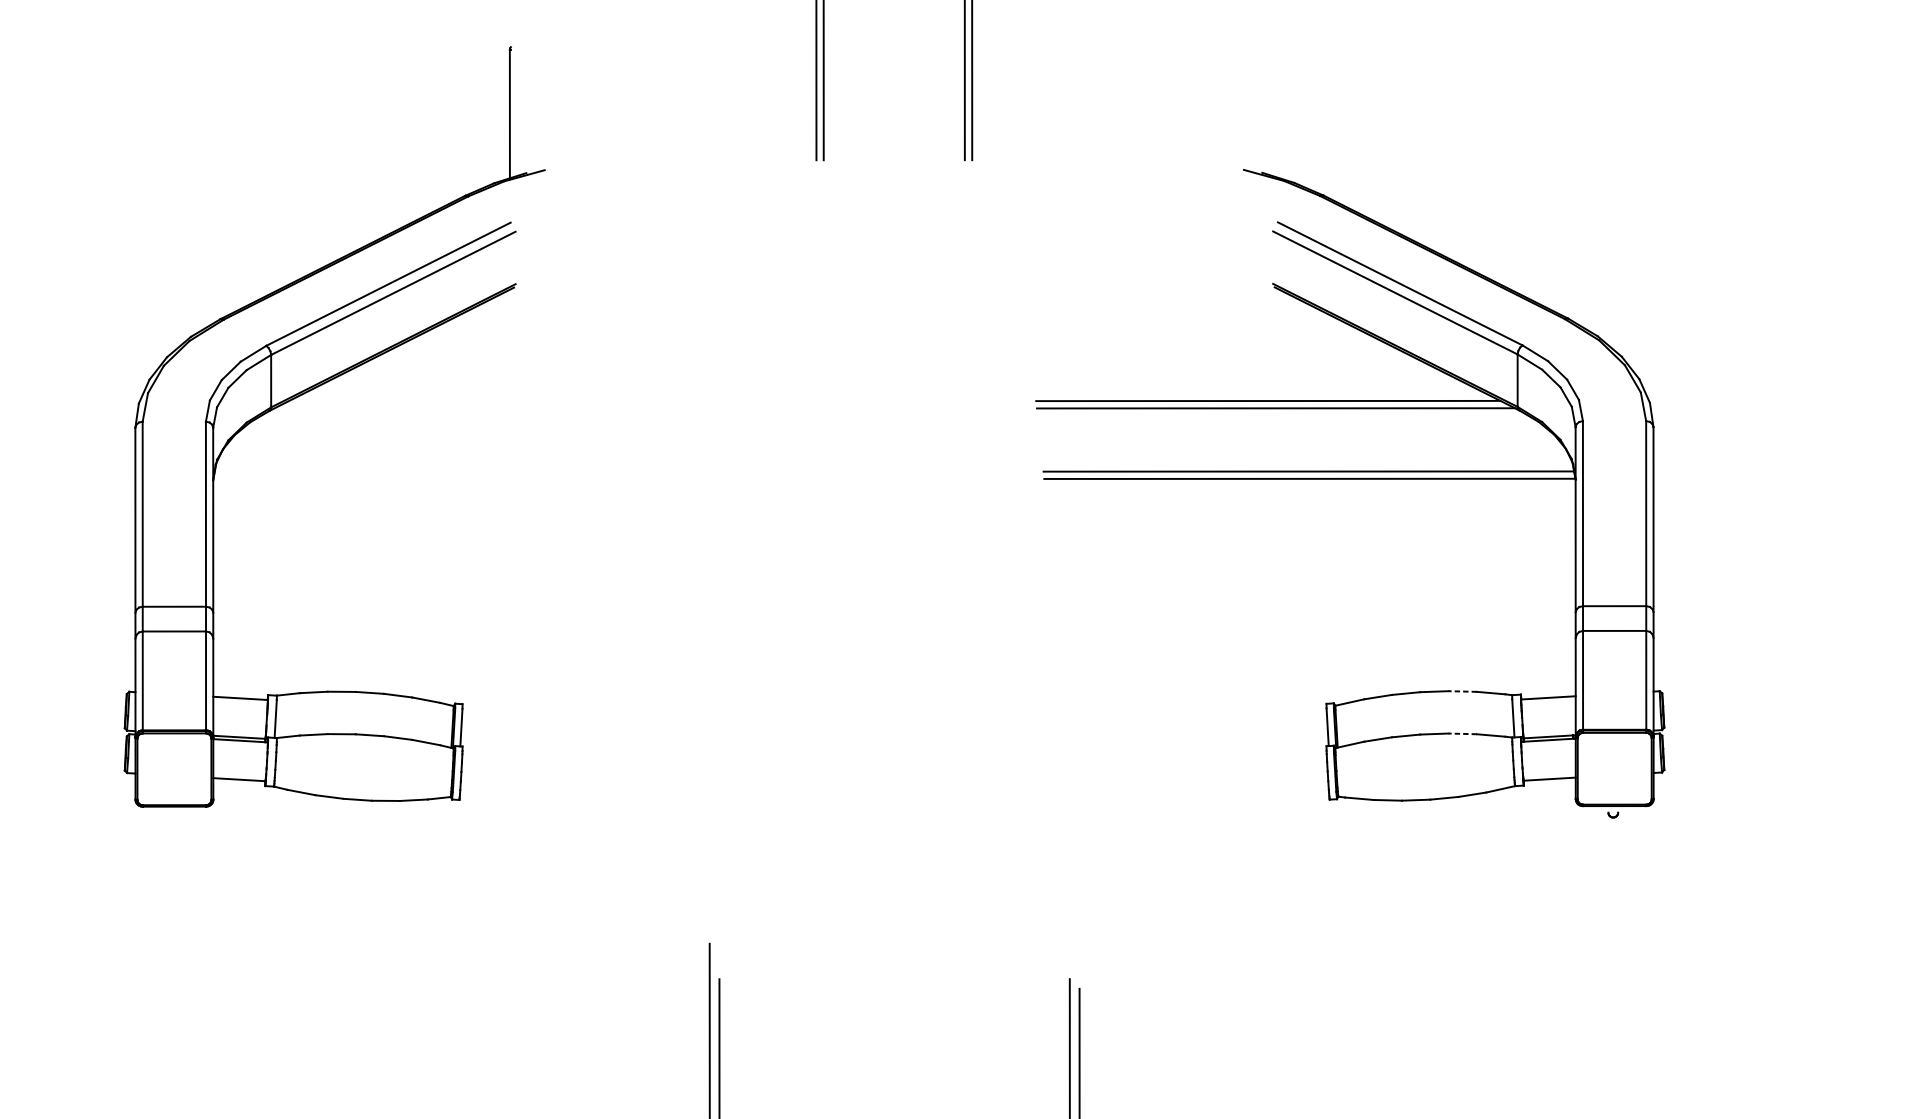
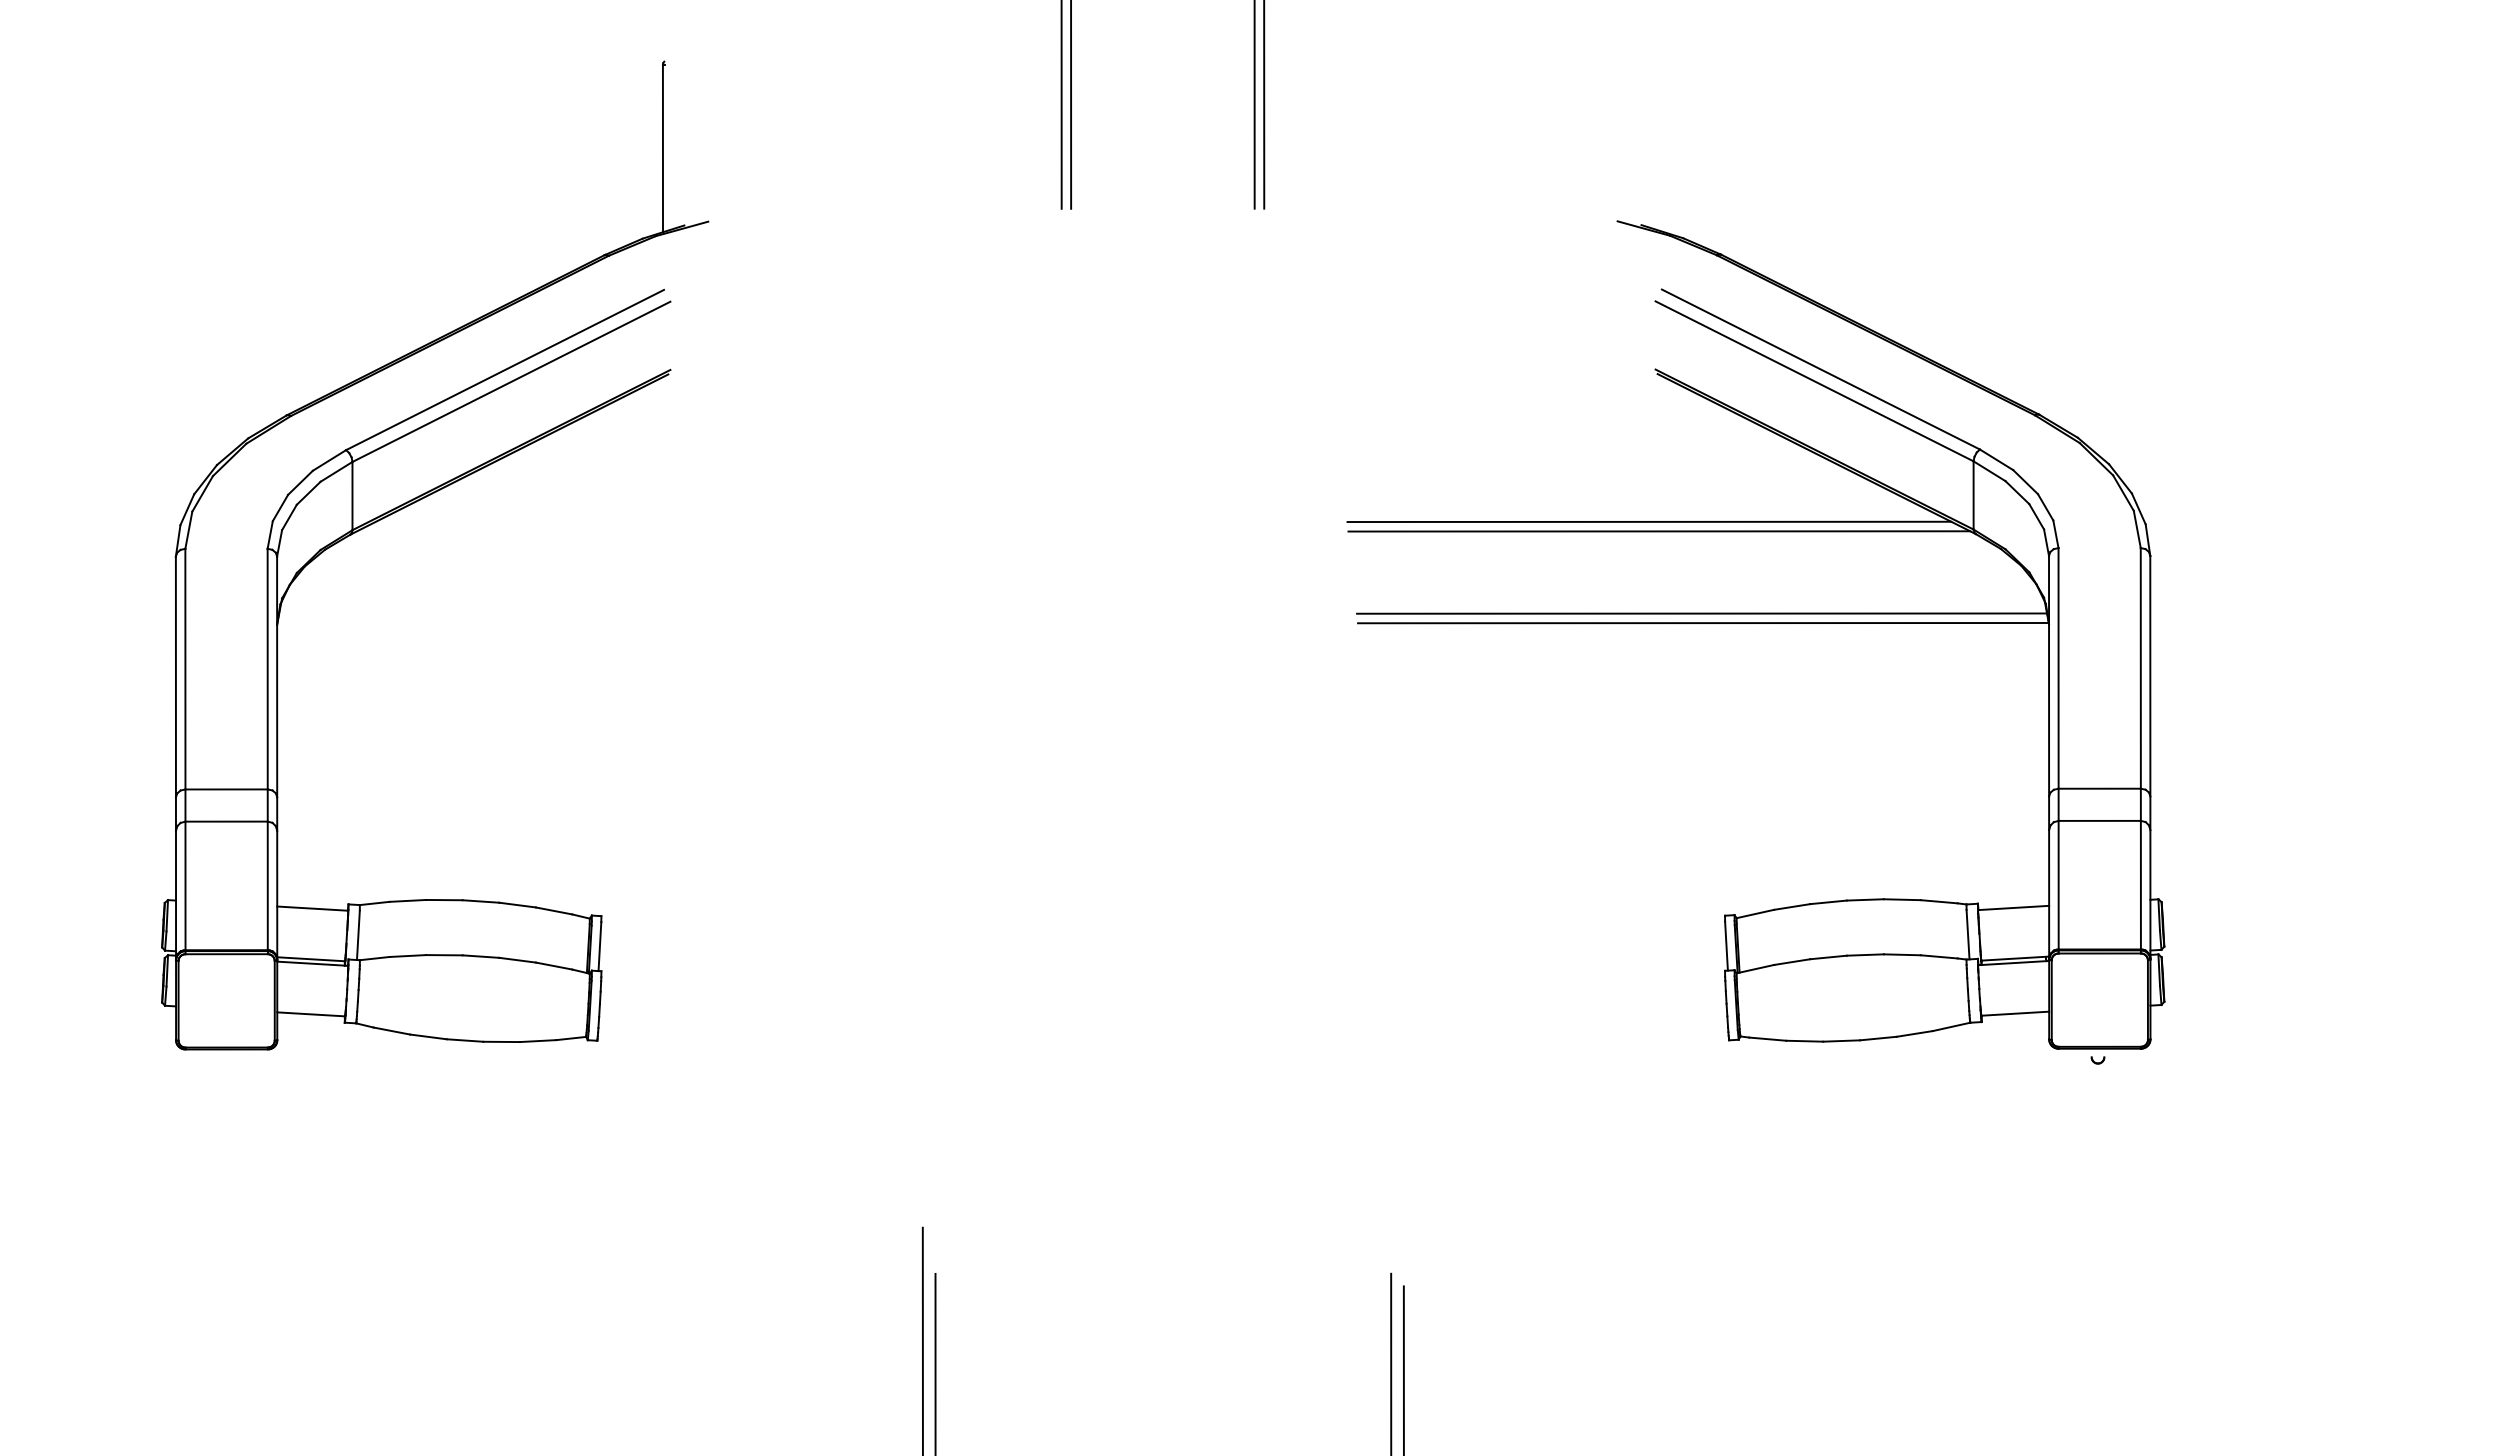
line: (1462, 691) -> (1901, 899), dashed -> solid
line: (1462, 733) -> (1901, 954), dashed -> solid

